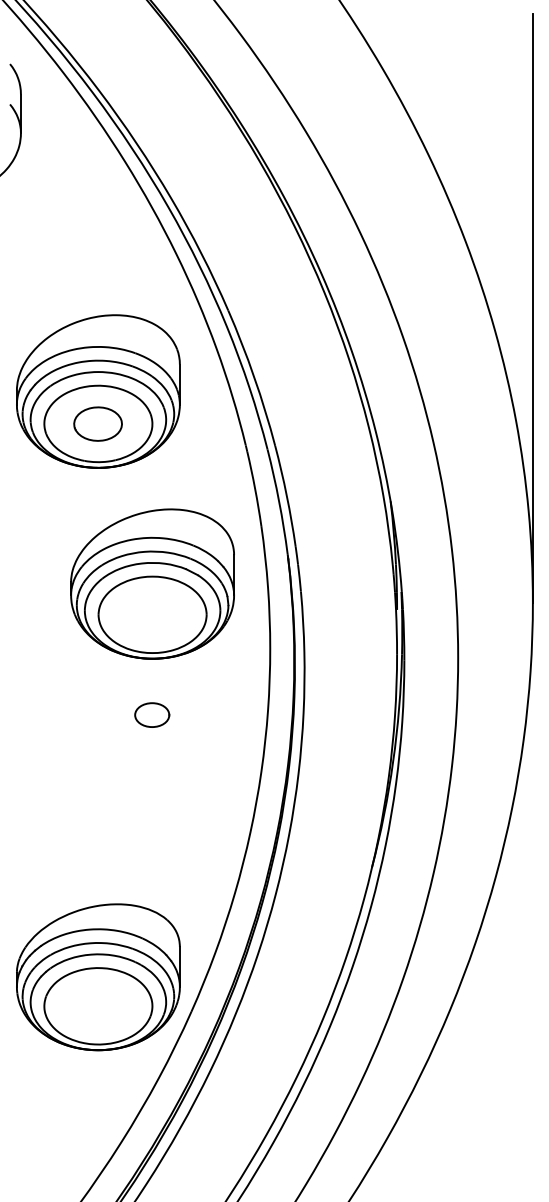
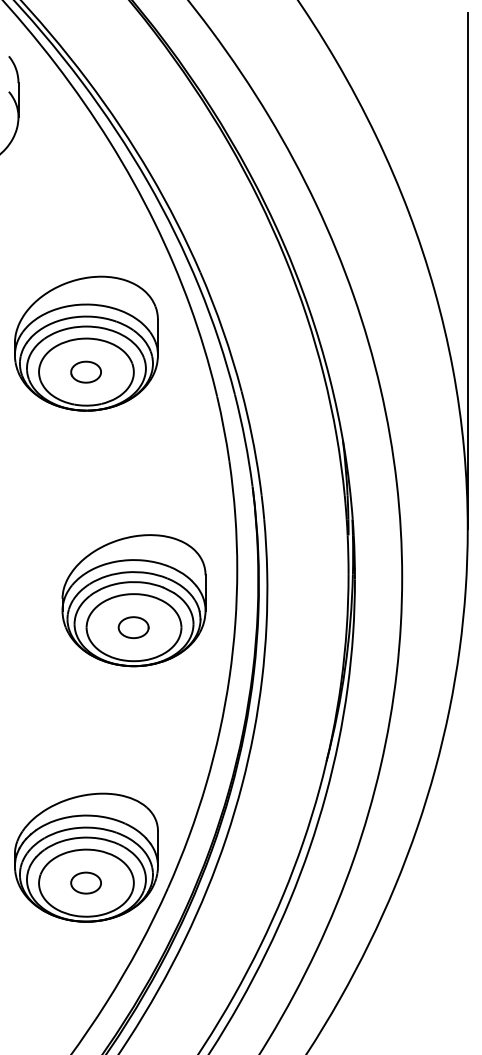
part: (97, 423) -> (85, 371), size x0.71
part: (152, 583) -> (133, 600), moved
part: (97, 1005) -> (85, 882), added

